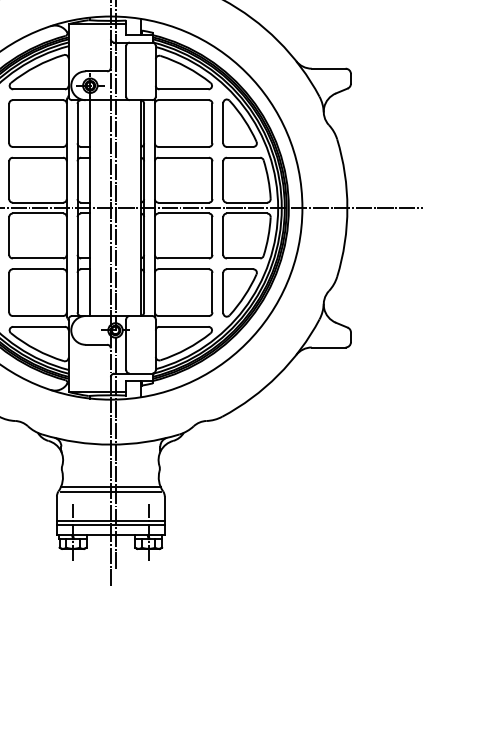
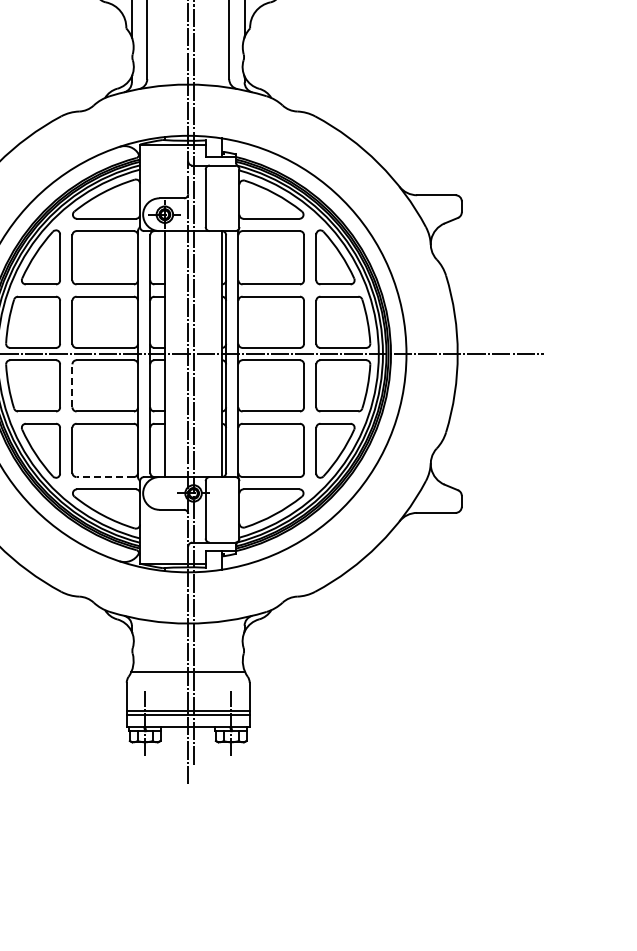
line: (9, 235) -> (72, 385), solid -> dashed
line: (38, 316) -> (105, 477), solid -> dashed
line: (110, 491) -> (187, 677), removed

